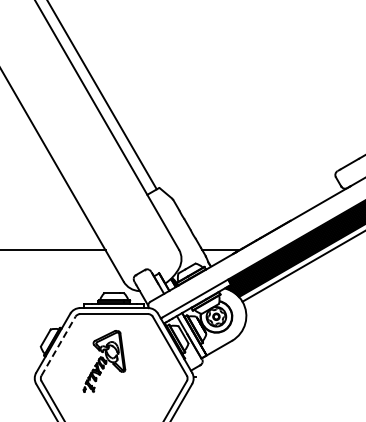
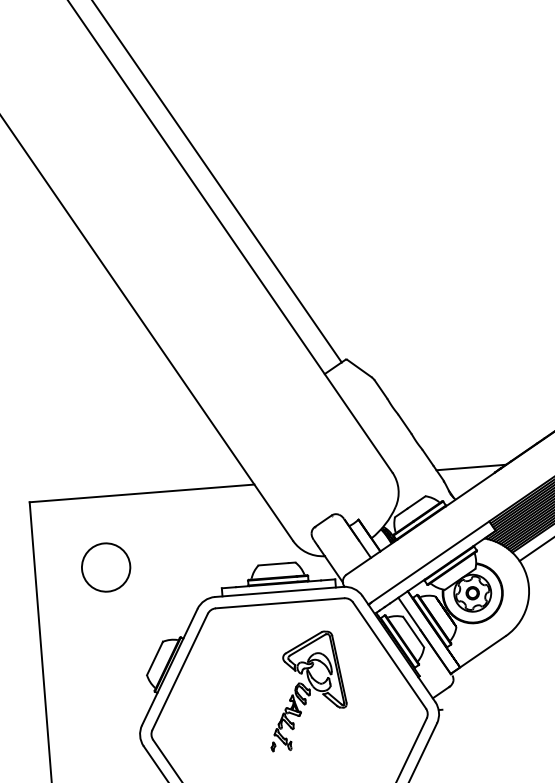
circle: (23, 287) -> (105, 566), added
line: (58, 345) -> (179, 670), dashed -> solid
part: (104, 361) -> (306, 690), moved

